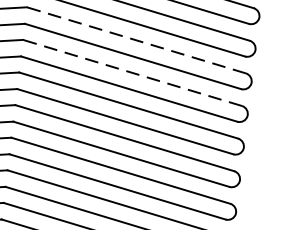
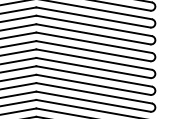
line: (137, 39) -> (94, 25), dashed -> solid
line: (133, 72) -> (94, 42), dashed -> solid

